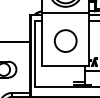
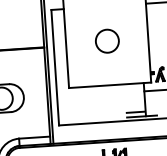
circle: (65, 40) -> (106, 40), size x0.6

